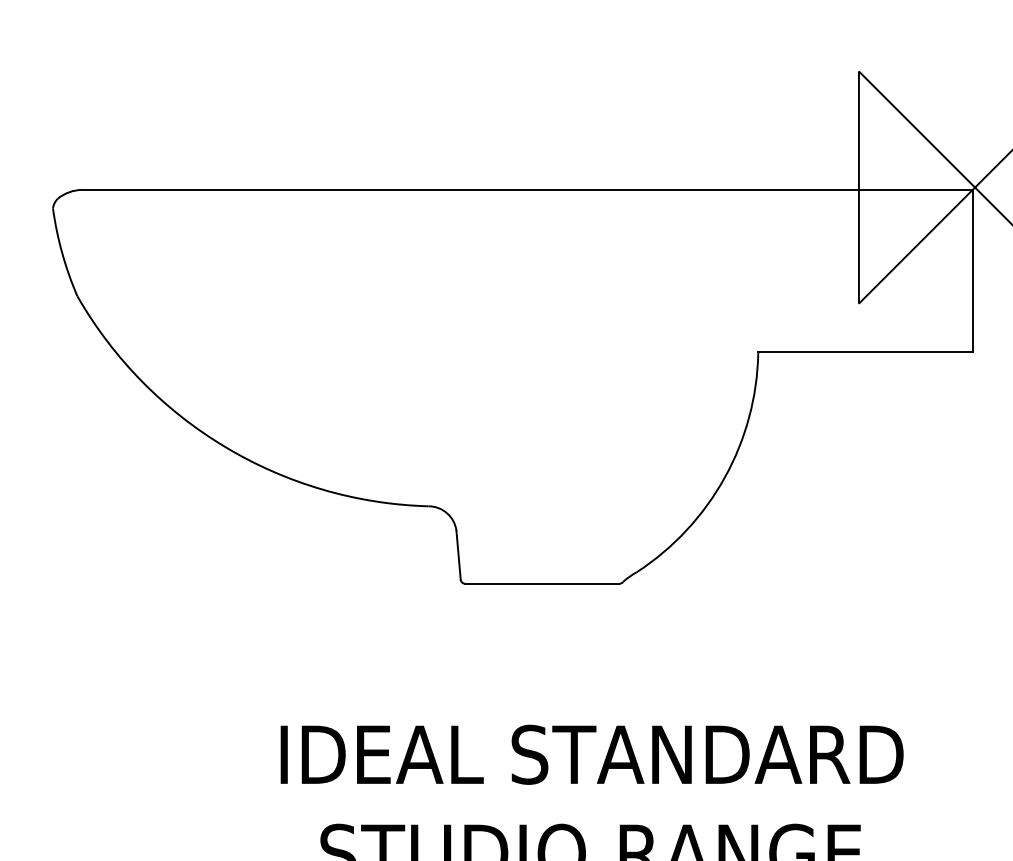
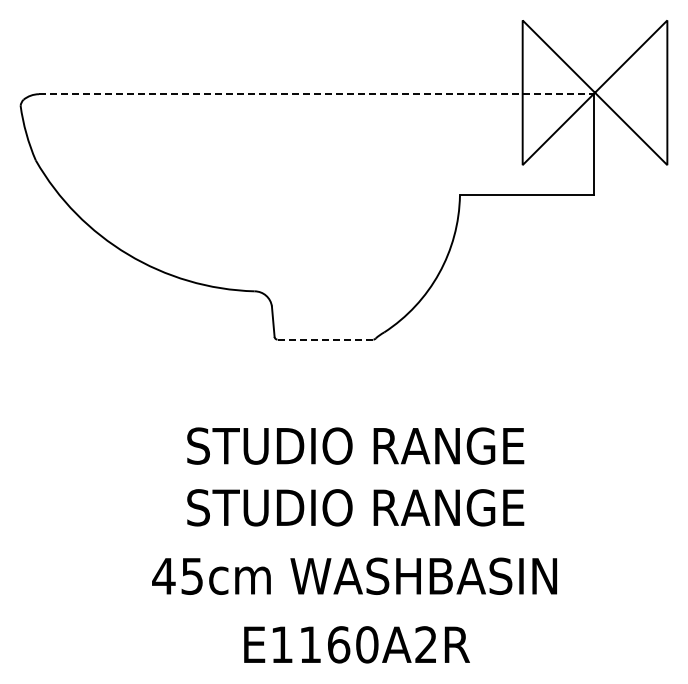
line: (527, 190) -> (316, 94), solid -> dashed
line: (542, 583) -> (325, 339), solid -> dashed
text: (592, 753) -> (356, 445), IDEAL STANDARD -> STUDIO RANGE

